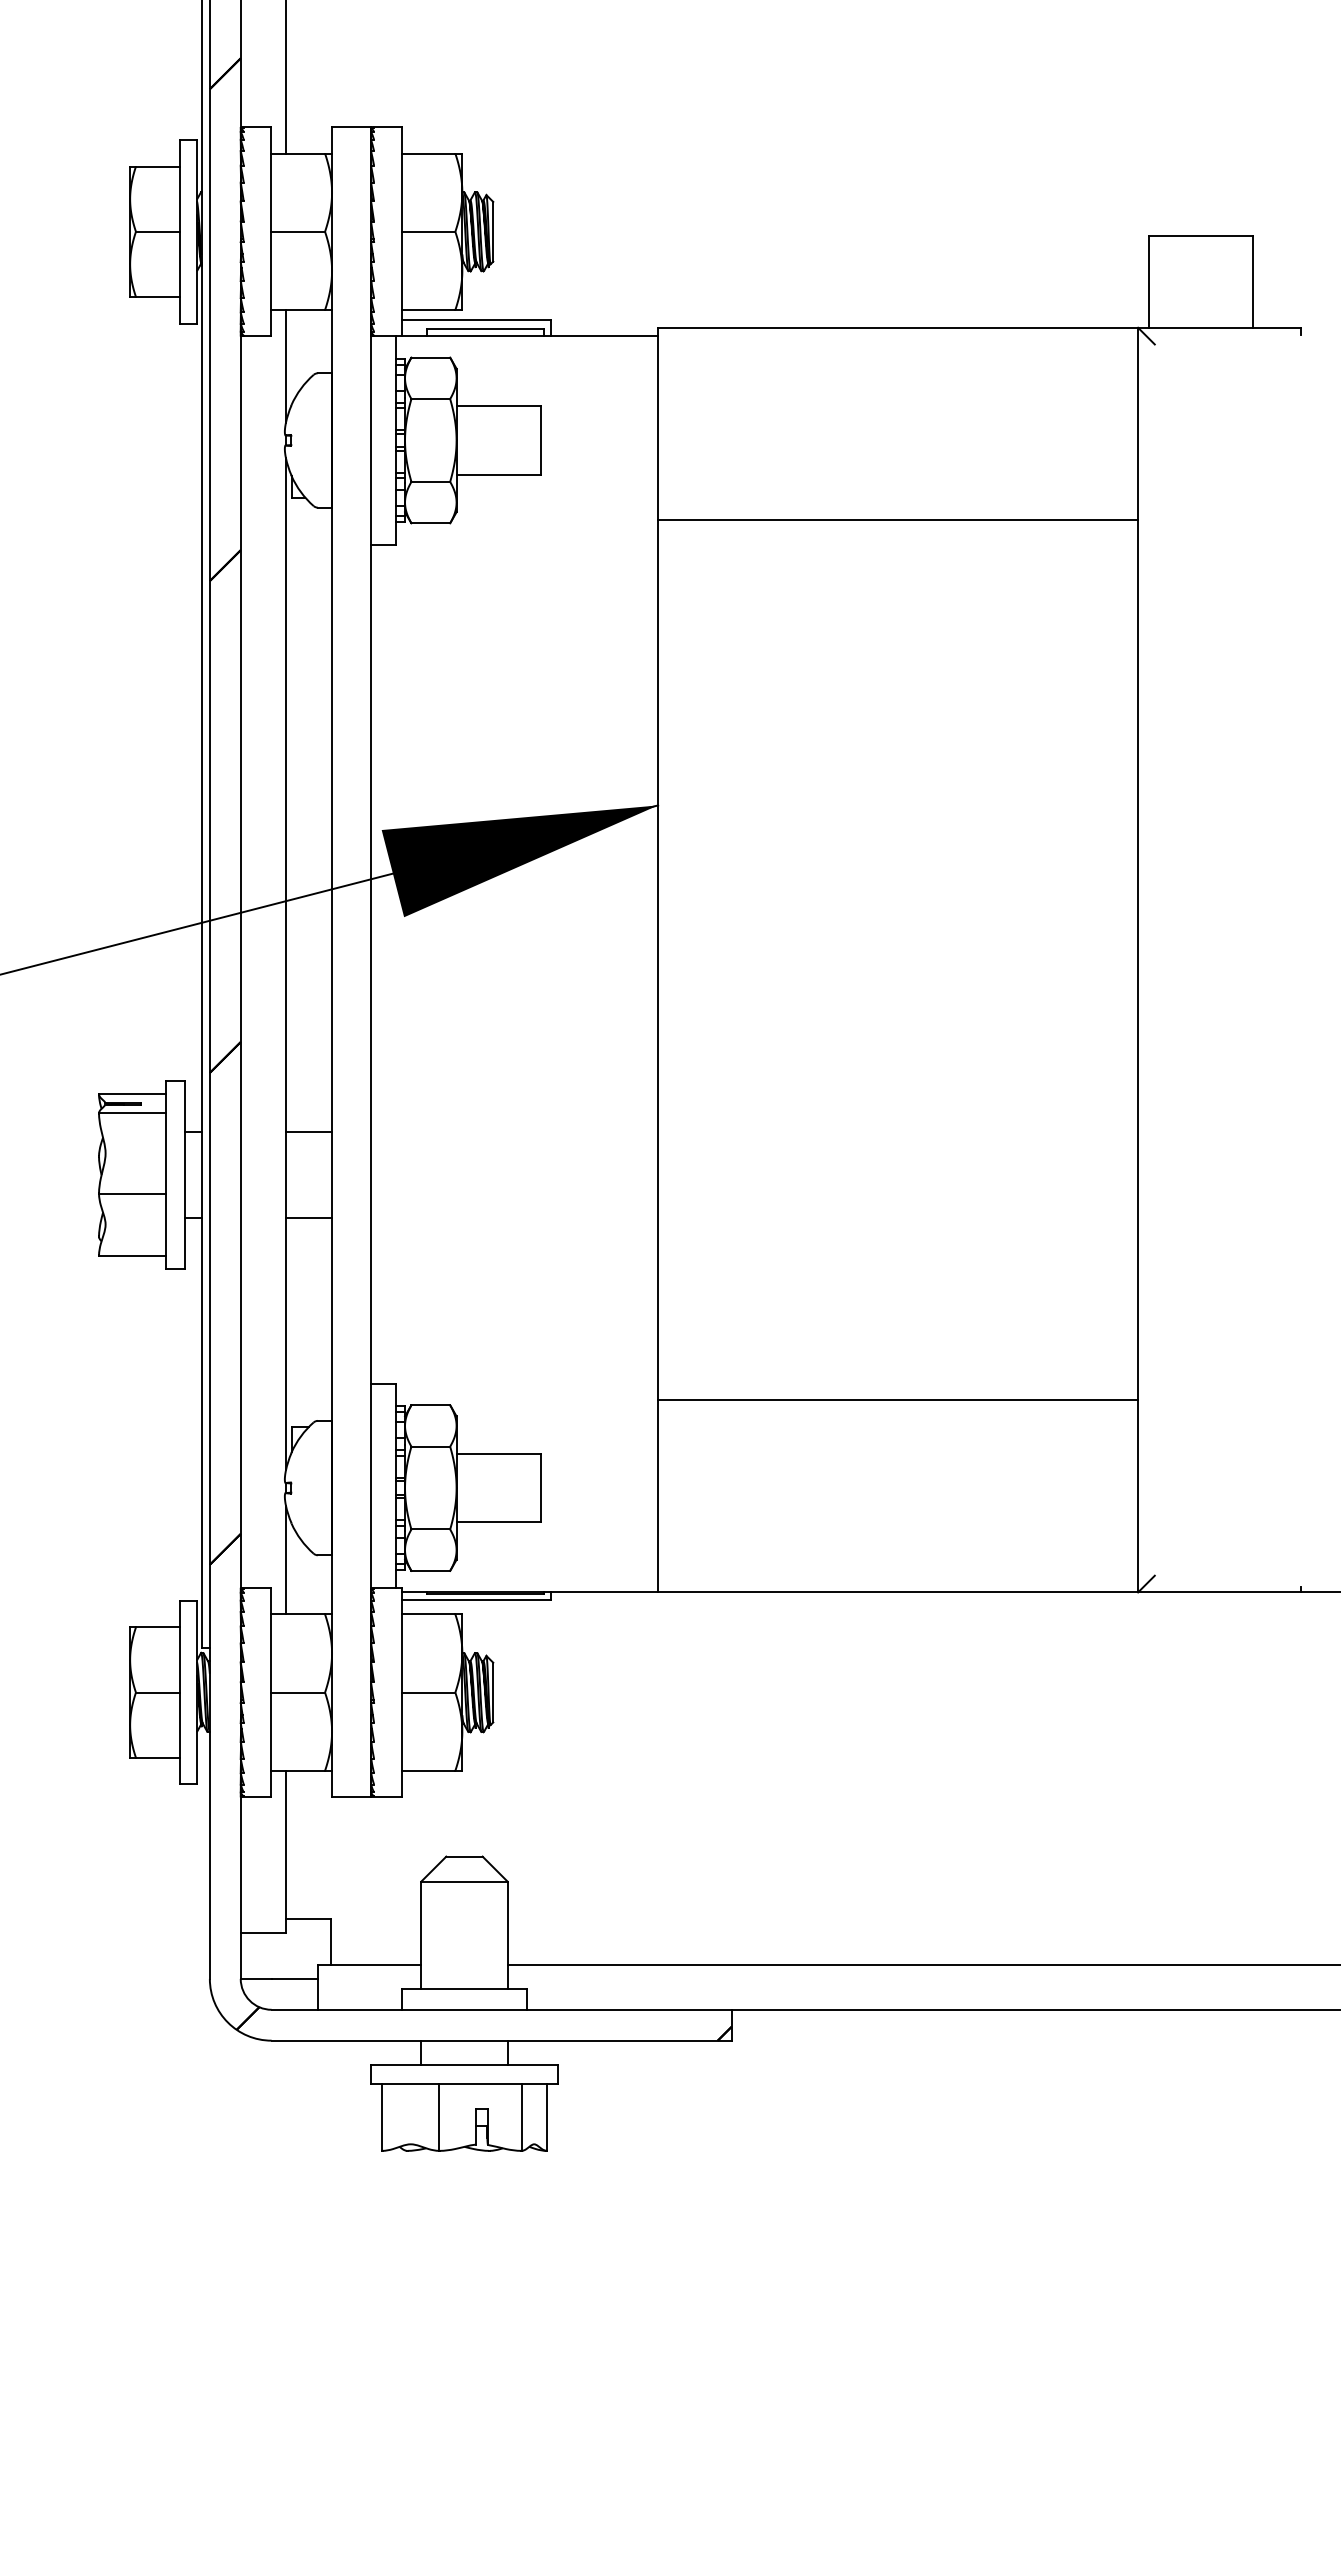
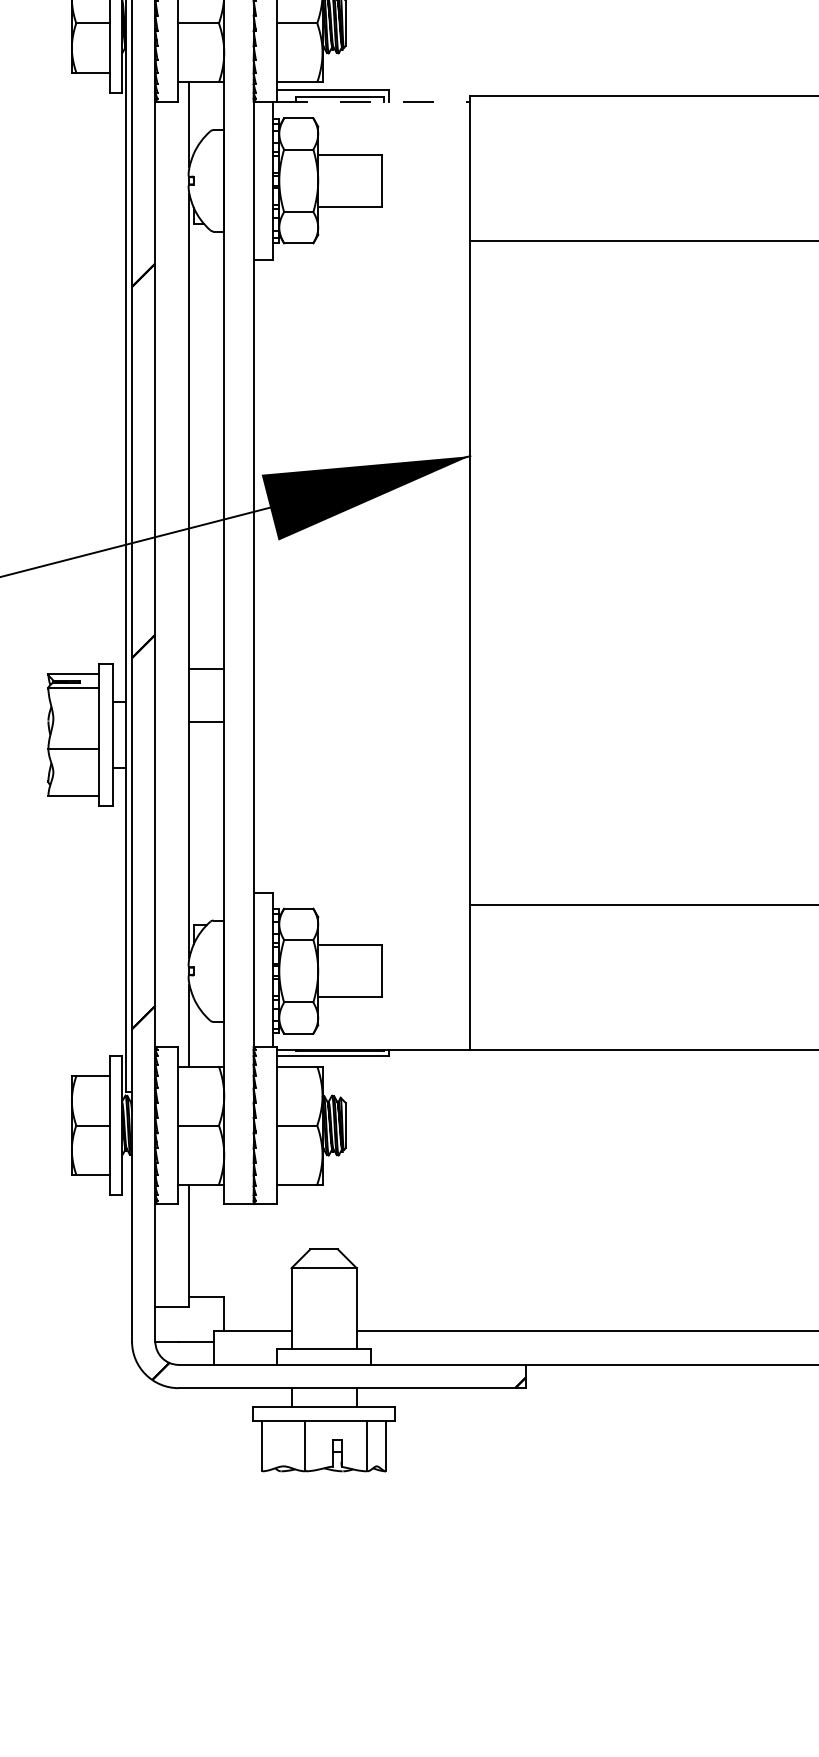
line: (530, 336) -> (373, 102), solid -> dashed
line: (309, 1131) -> (207, 669), moved
line: (309, 1218) -> (207, 721), moved

